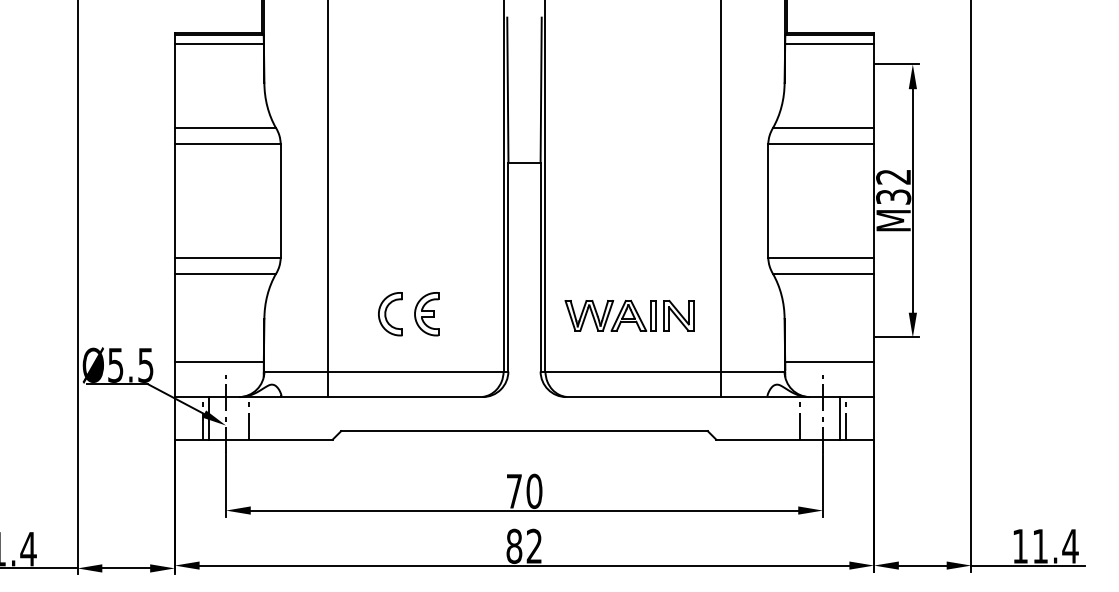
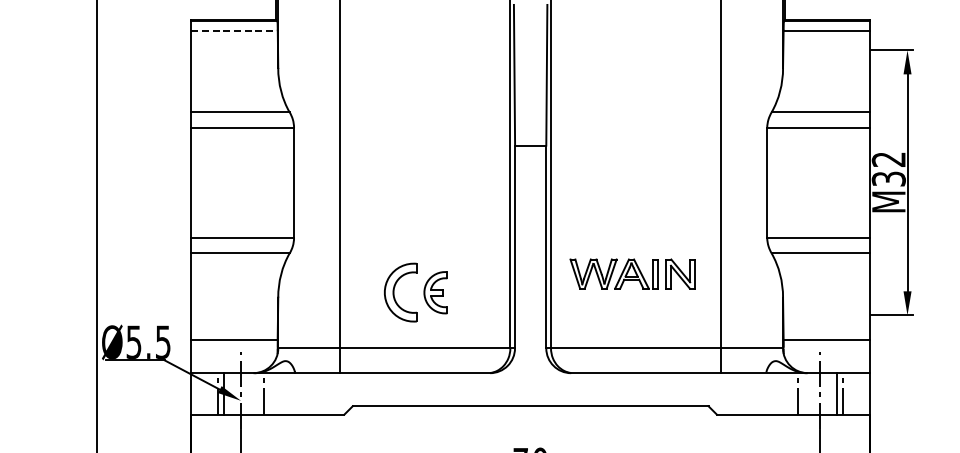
line: (219, 44) -> (234, 31), solid -> dashed
part: (390, 314) -> (400, 293), size x1.4
part: (629, 315) -> (632, 273), moved

